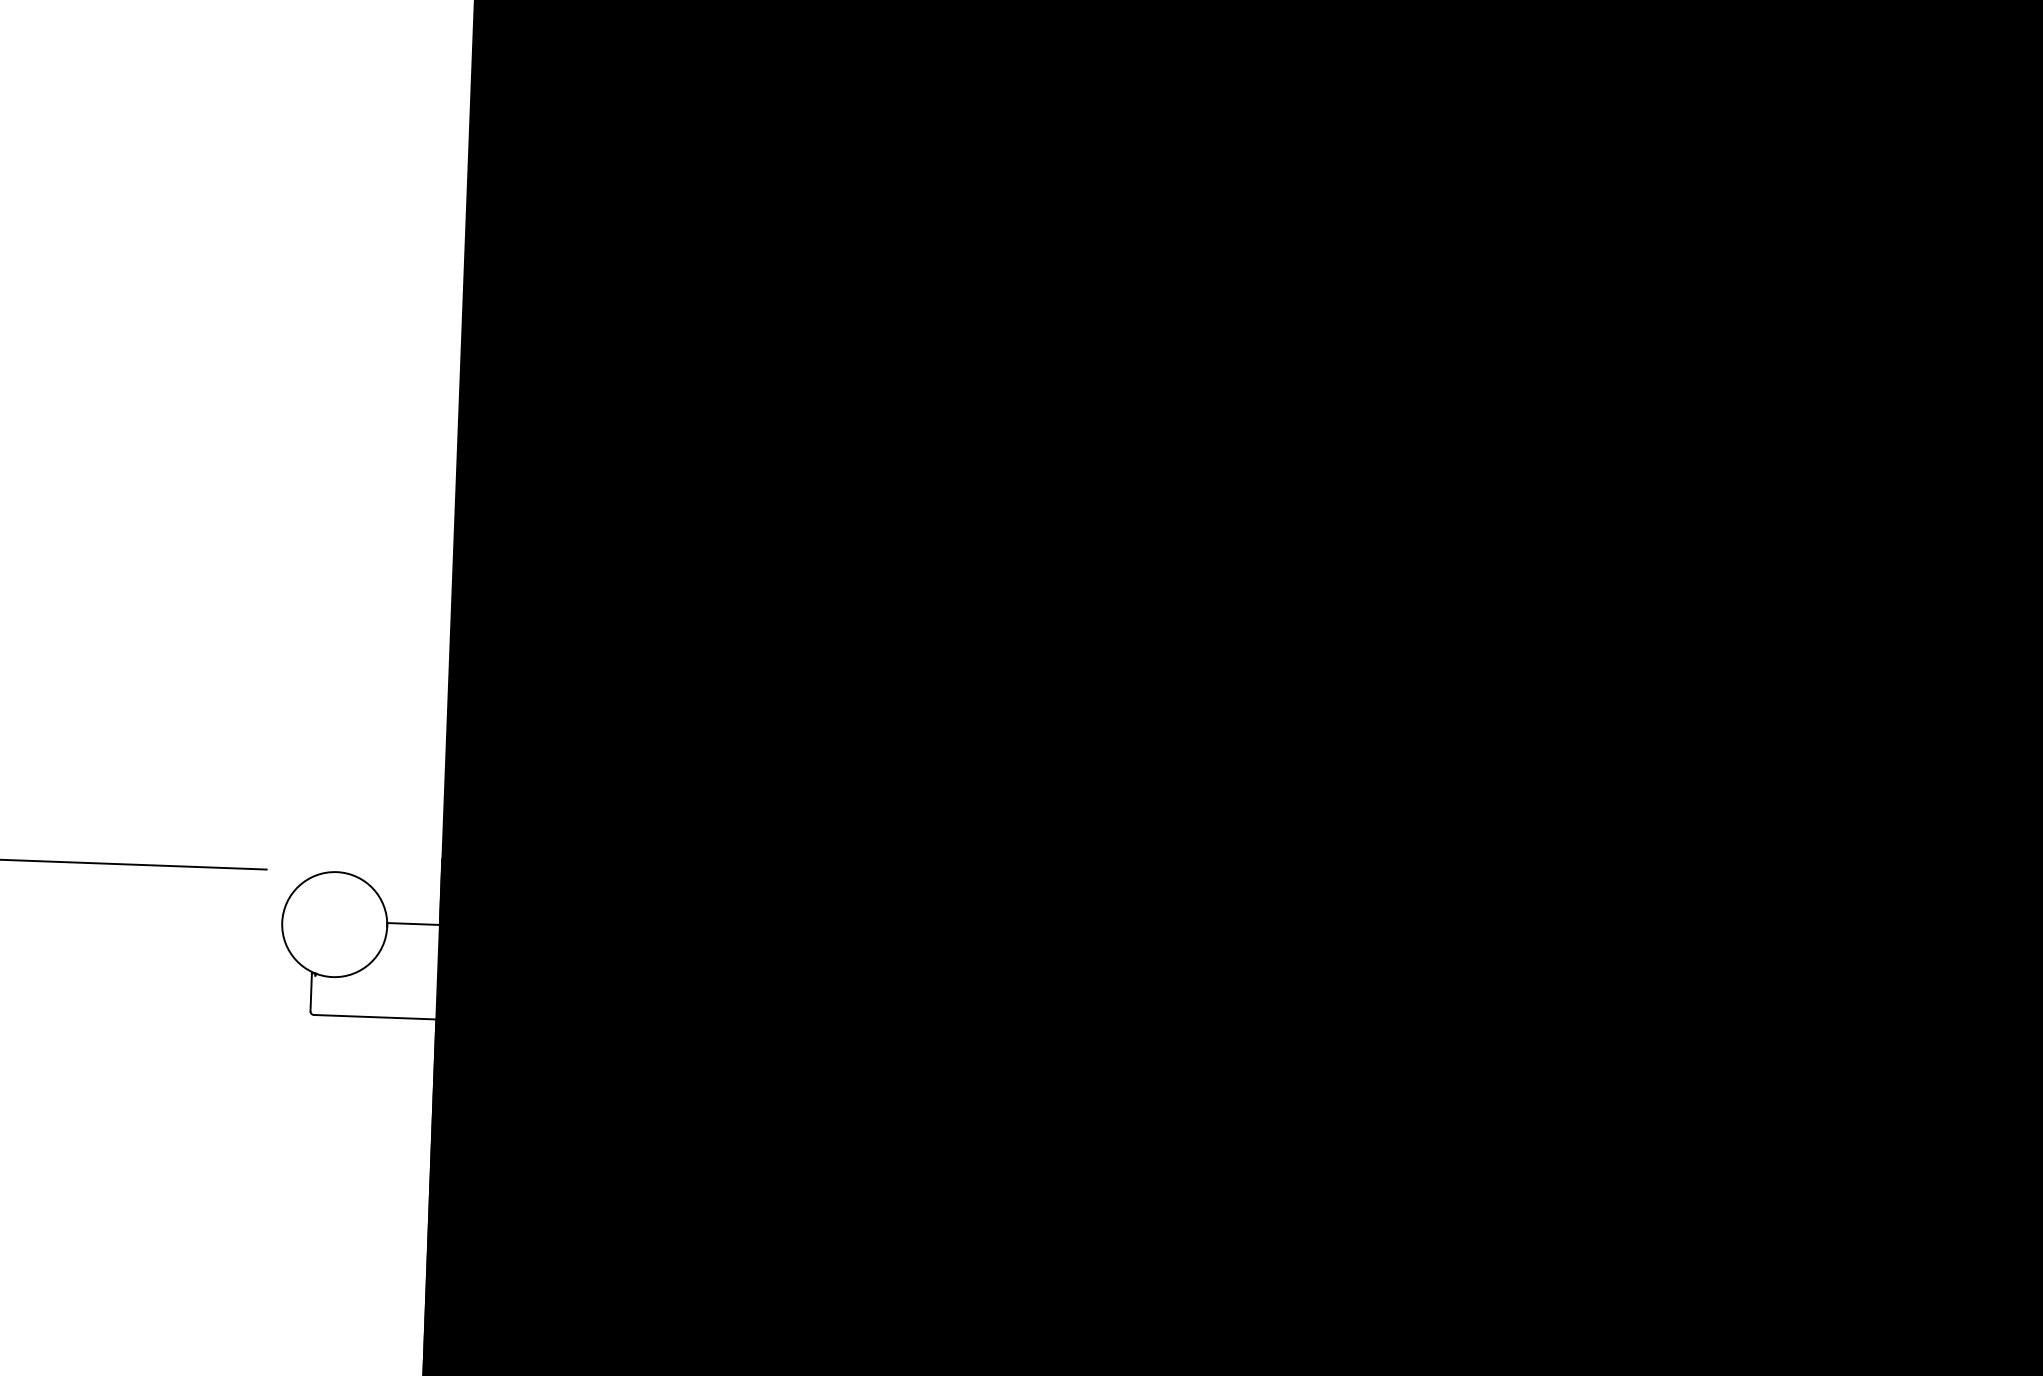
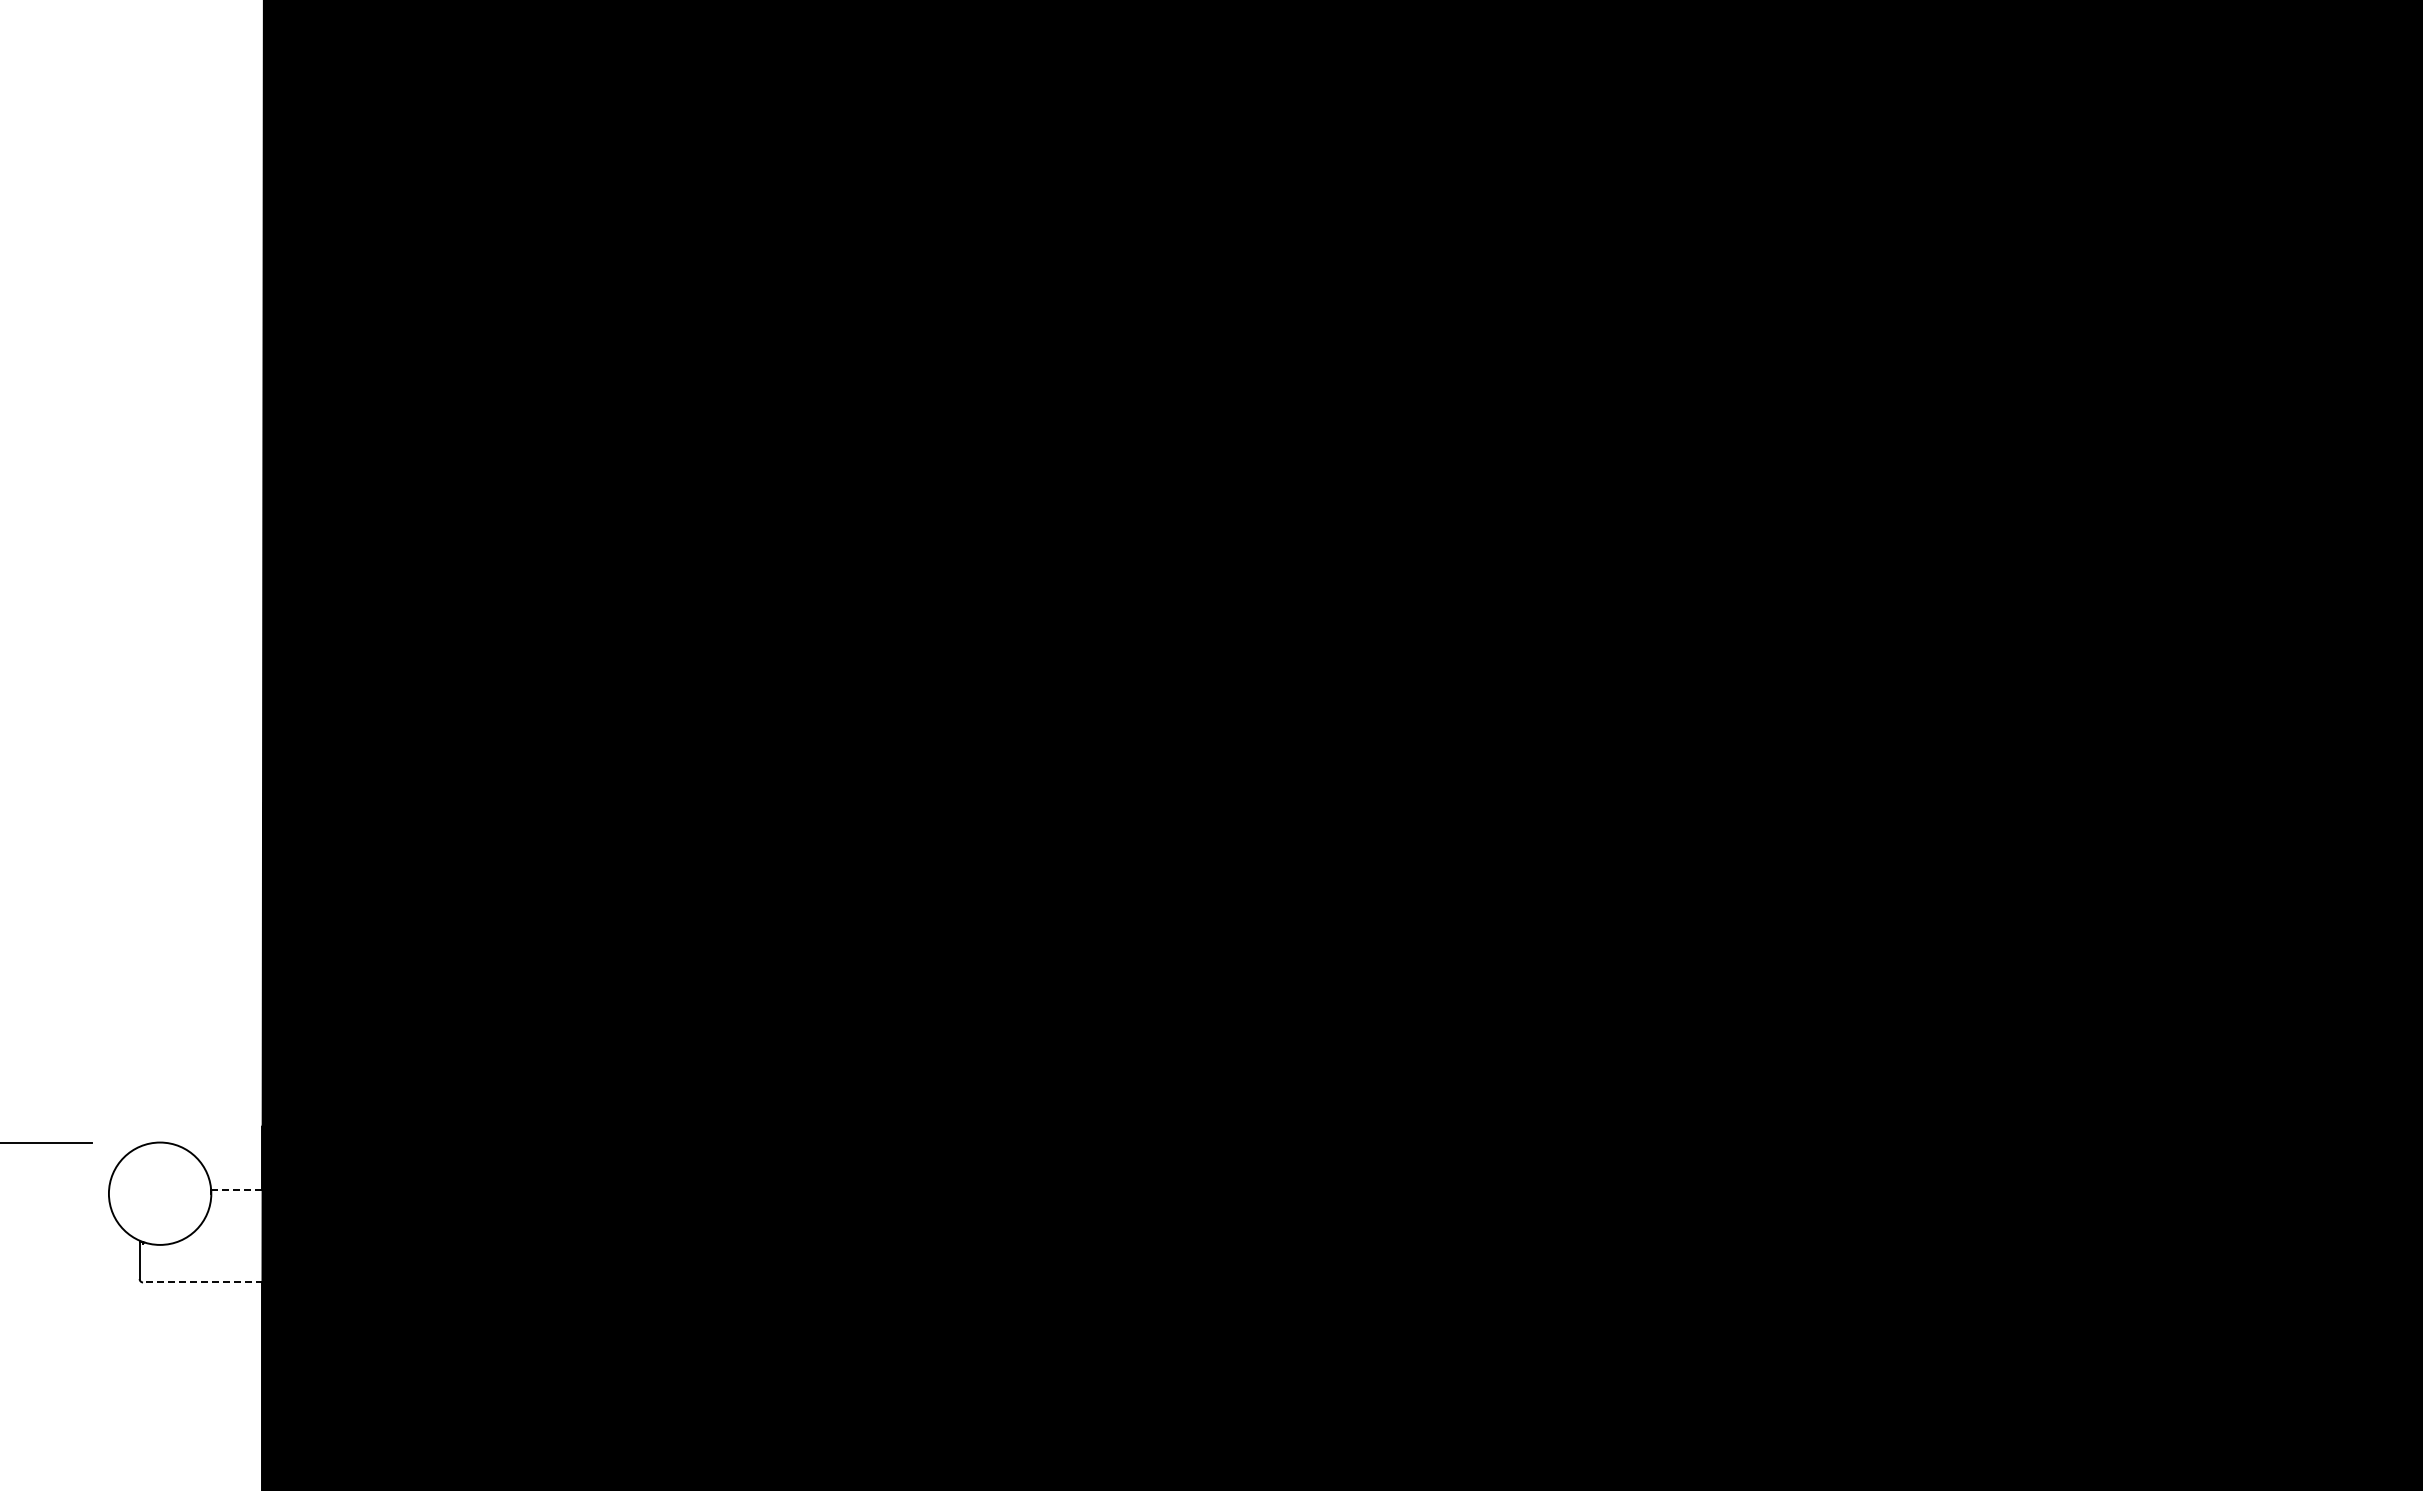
line: (413, 924) -> (236, 1190), solid -> dashed
line: (374, 1017) -> (202, 1282), solid -> dashed

